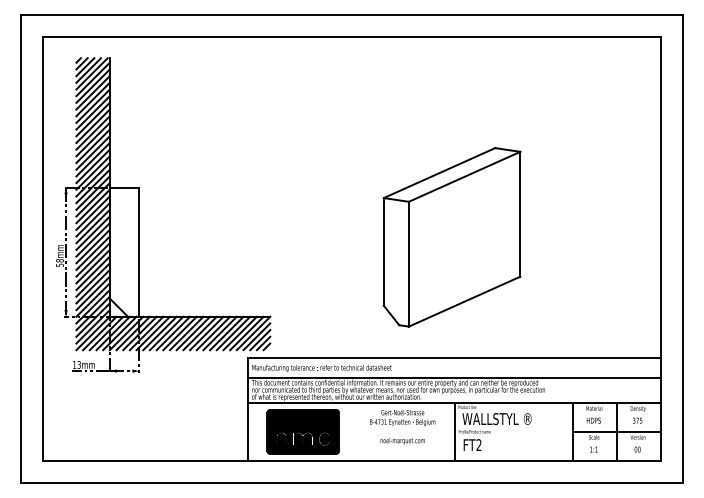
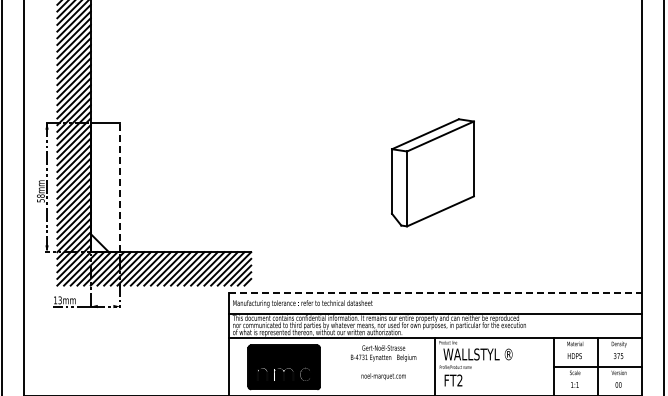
part: (451, 237) -> (432, 172), size x0.6
line: (139, 252) -> (120, 187), solid -> dashed
line: (454, 357) -> (435, 292), solid -> dashed

